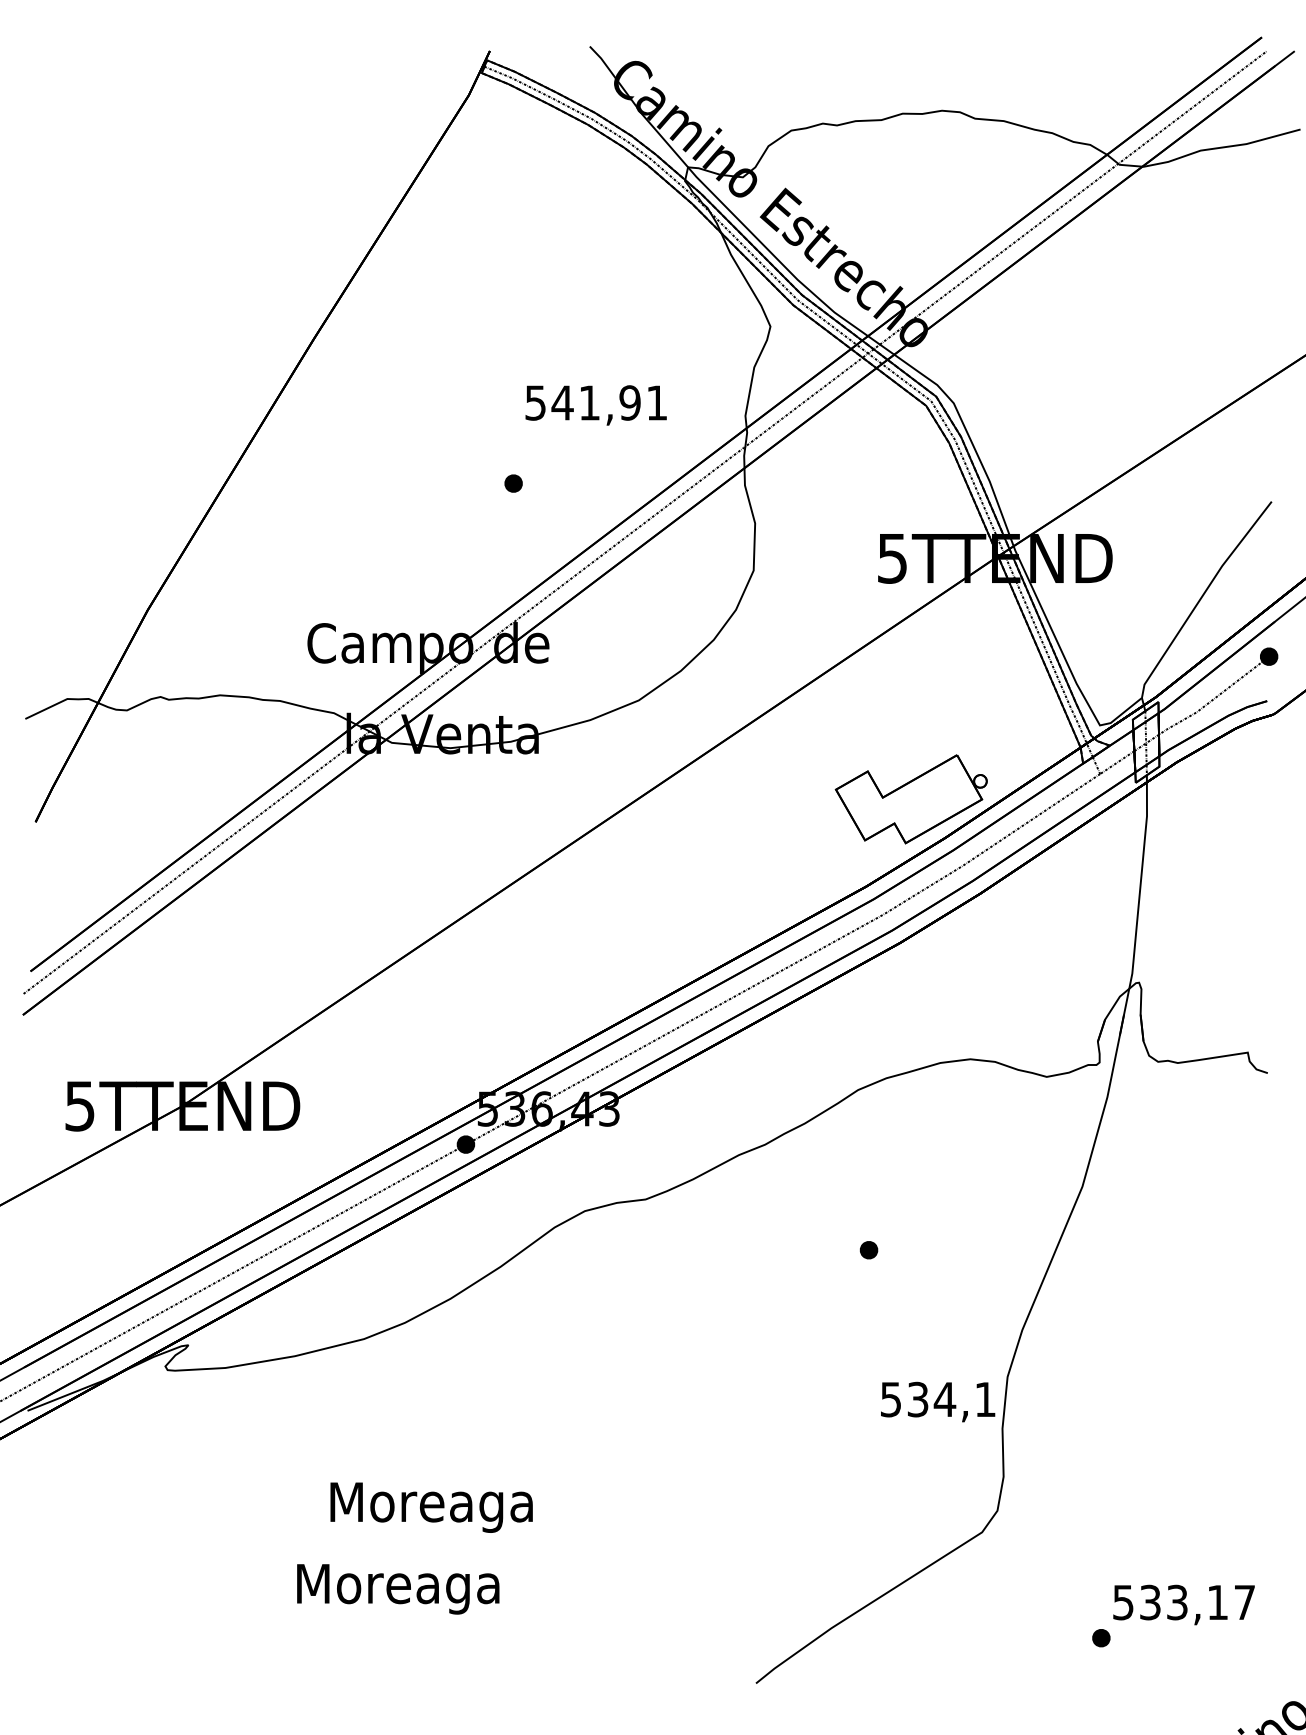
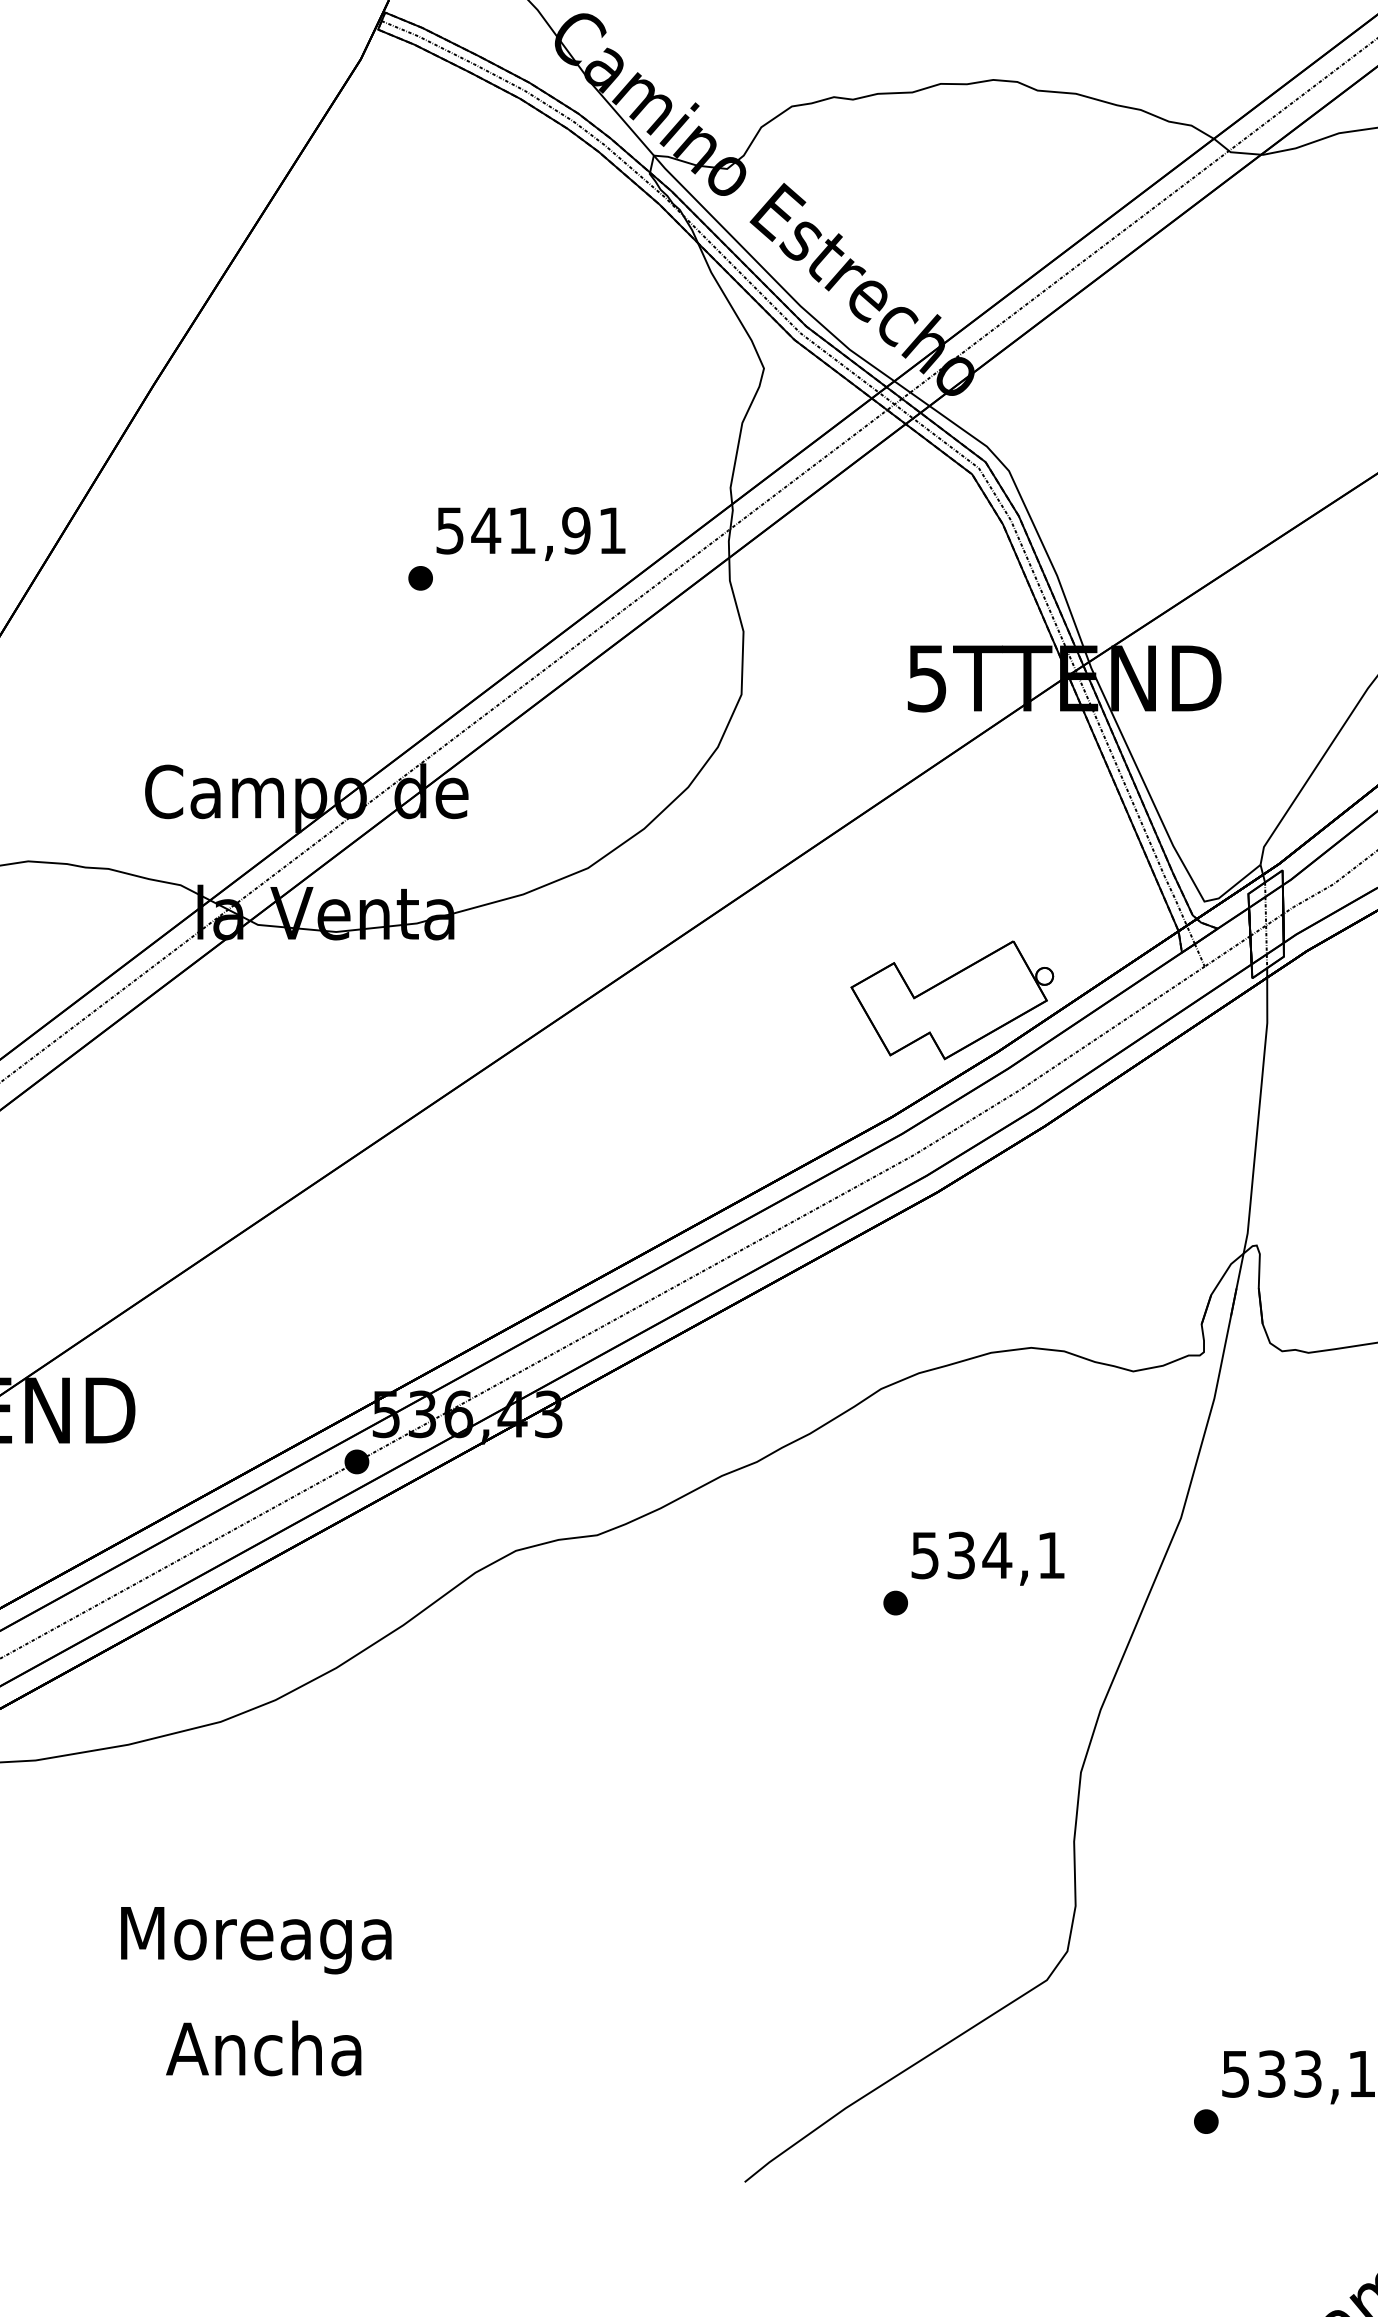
text: (595, 405) -> (530, 534), moved
text: (938, 1401) -> (988, 1558), moved
text: (431, 1507) -> (256, 1940), moved
text: (398, 1588) -> (266, 2055), Moreaga -> Ancha

